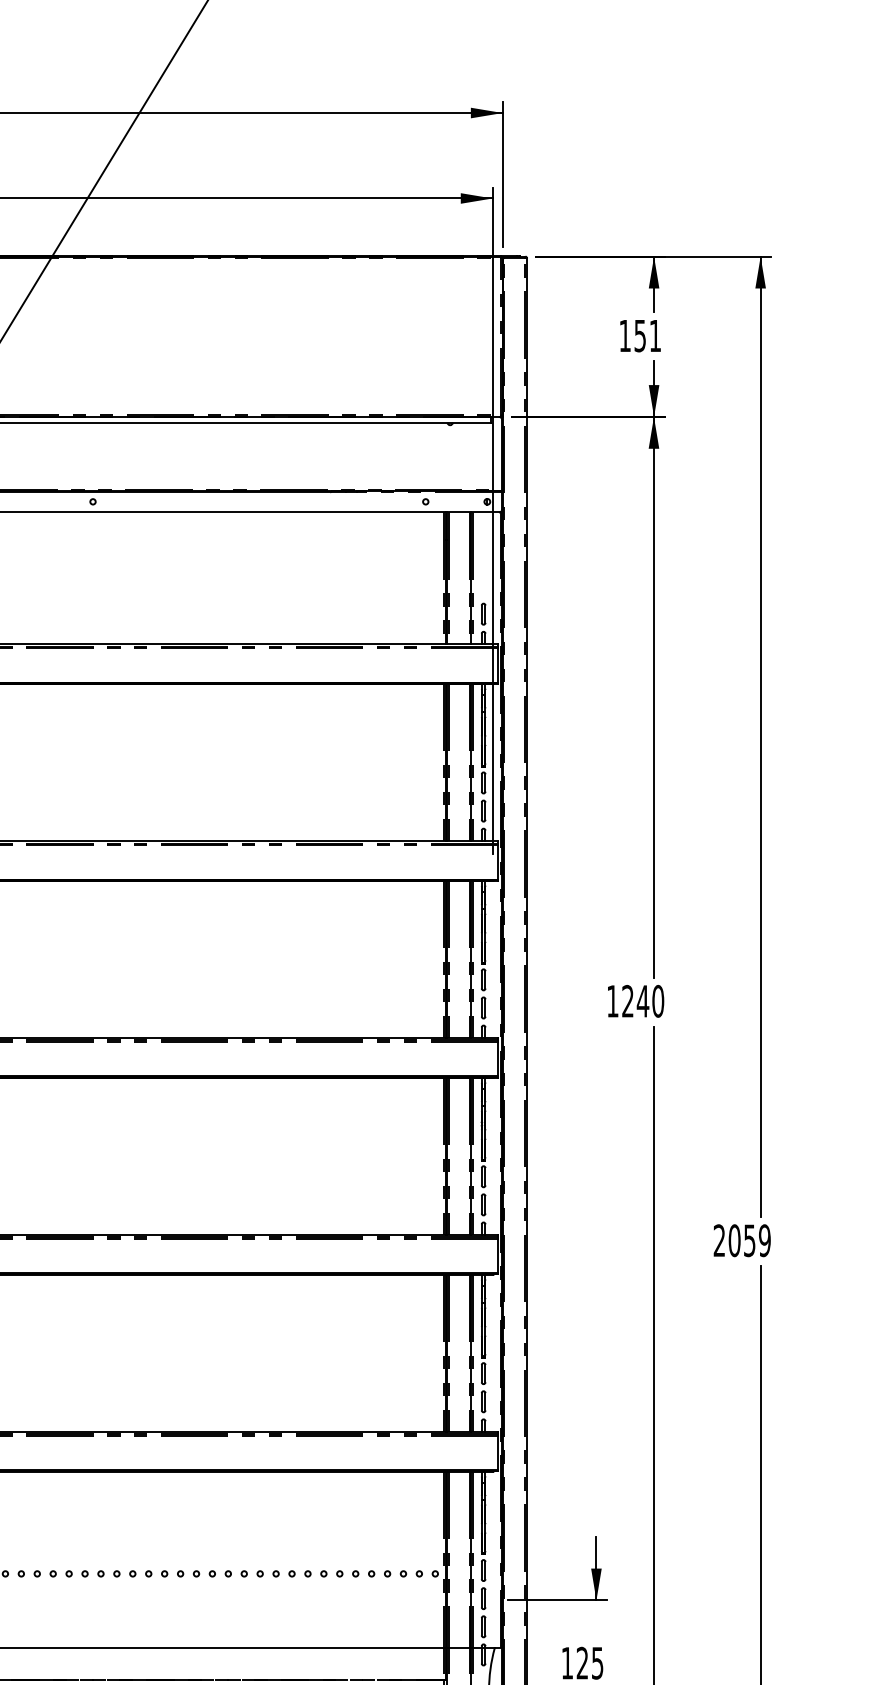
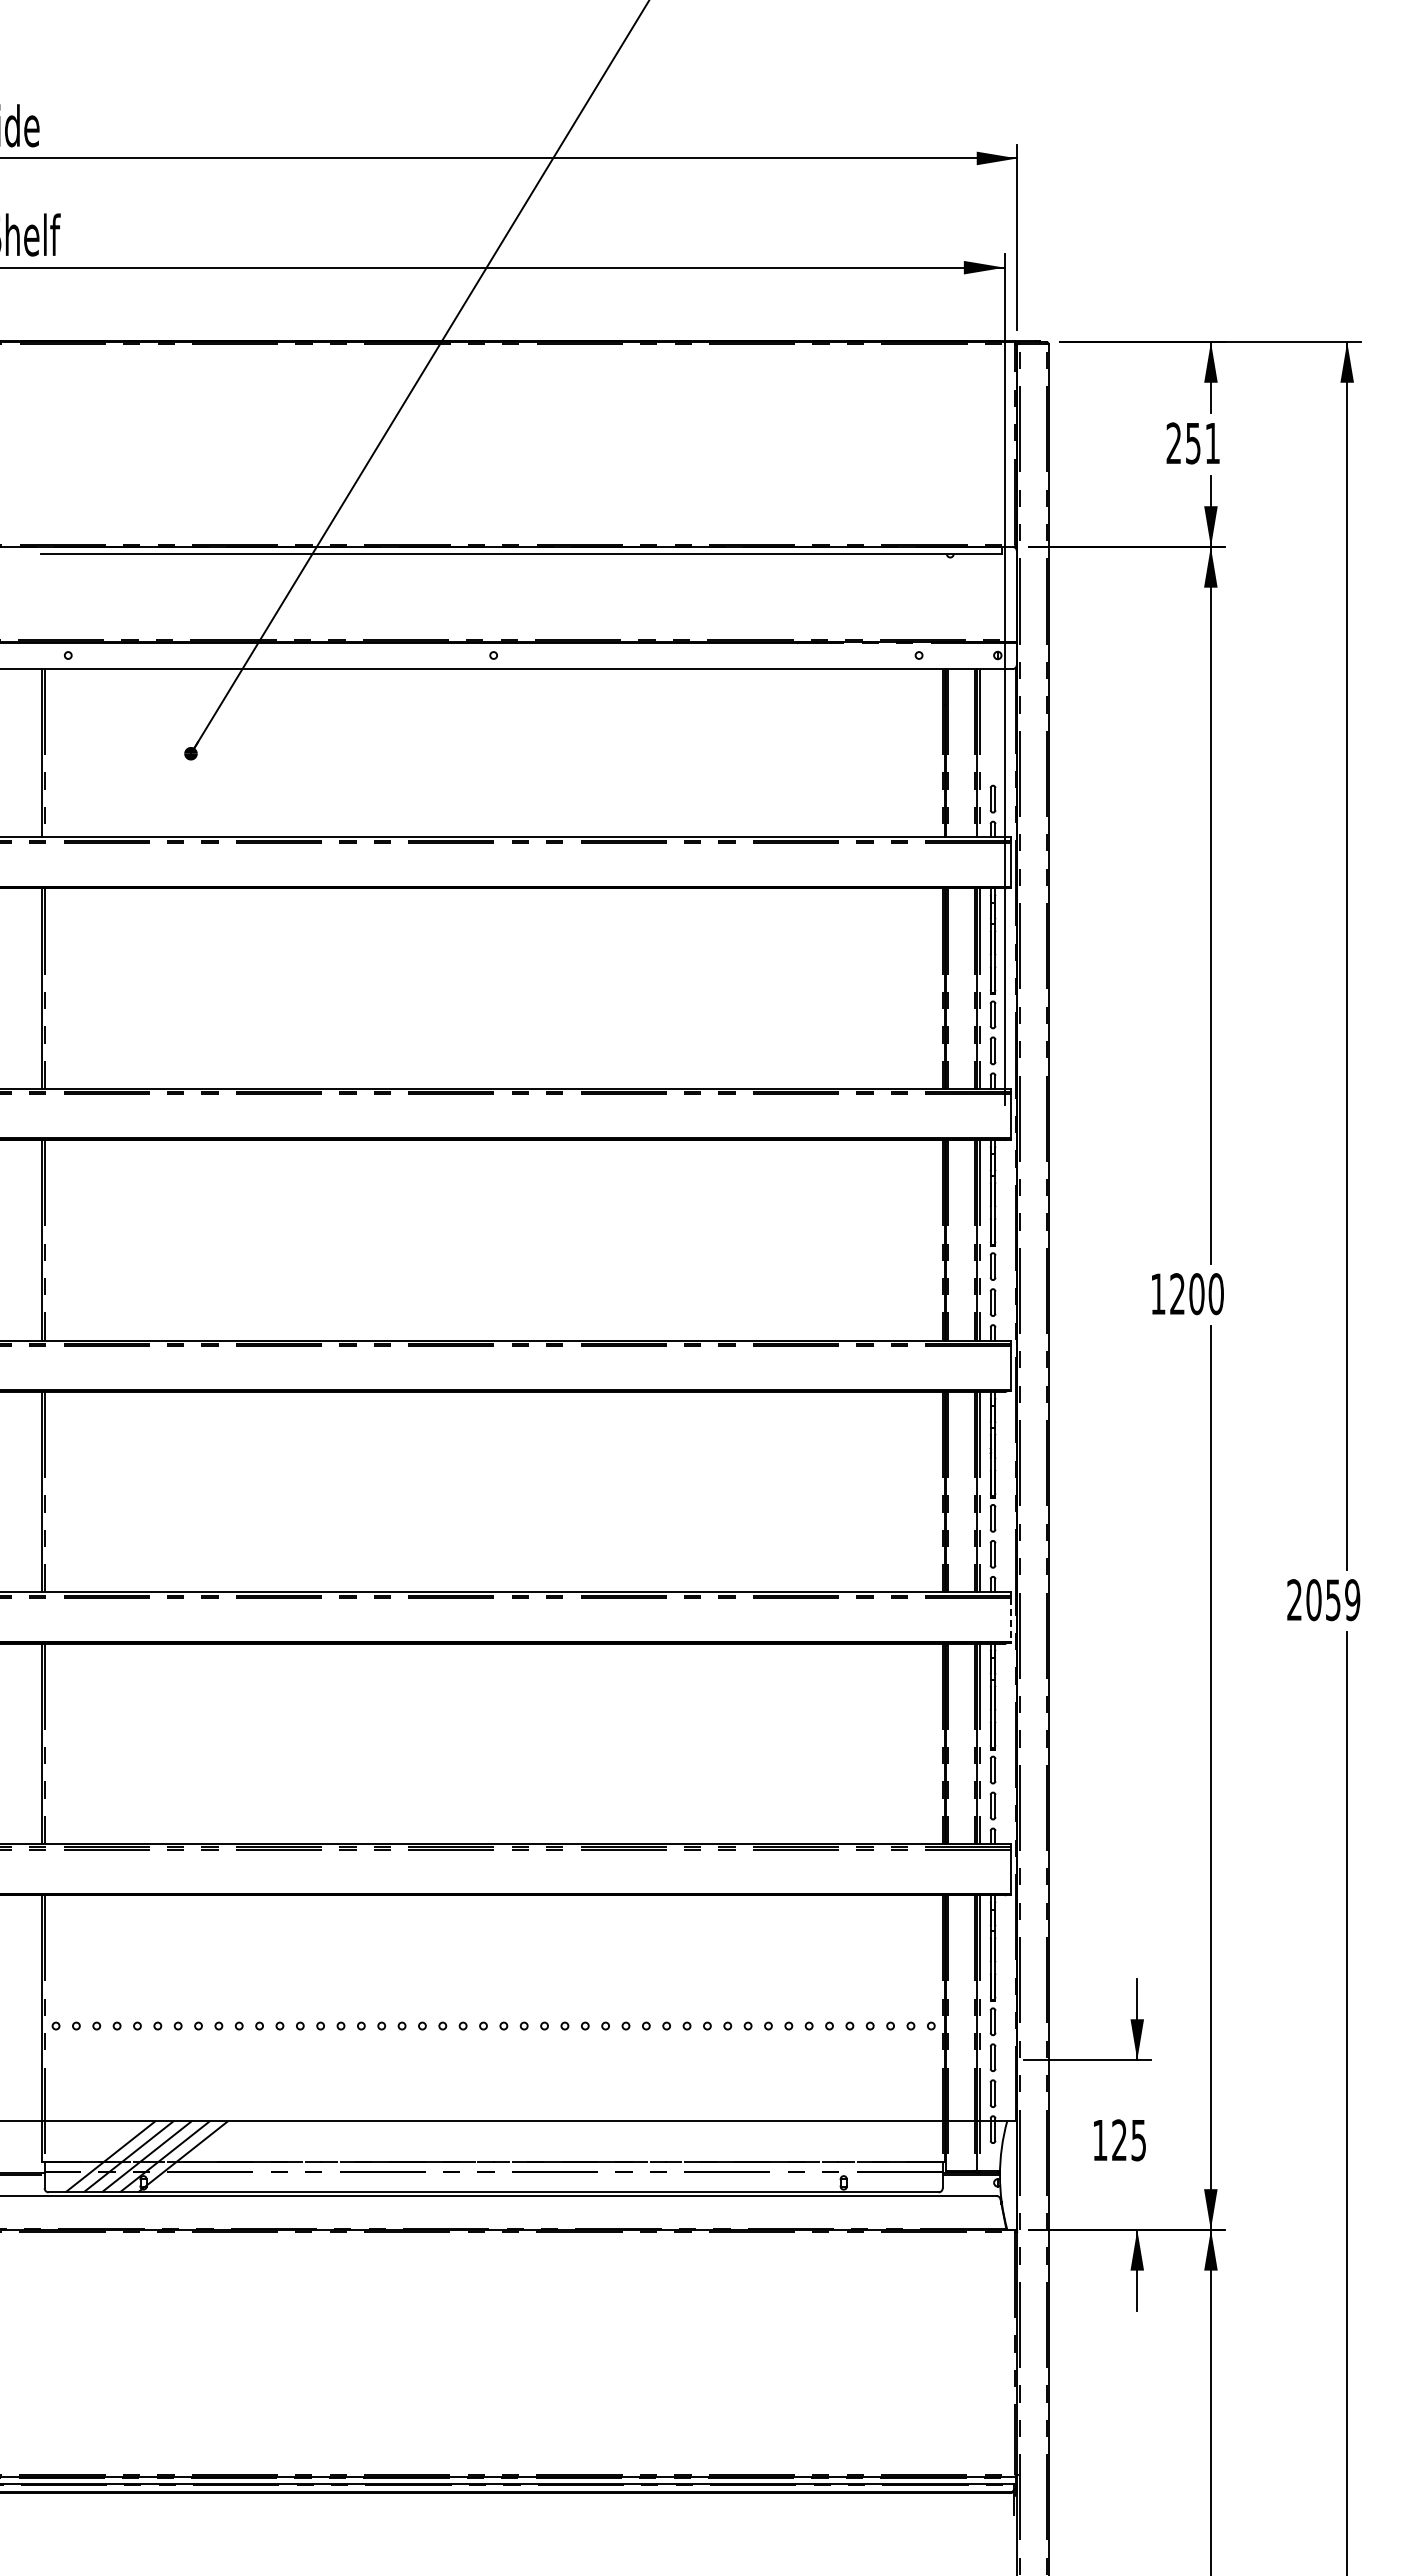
text: (624, 335) -> (1173, 442), 151 -> 251
text: (642, 1001) -> (1196, 1294), 1240 -> 1200
line: (498, 1255) -> (1011, 1619), solid -> dashed

